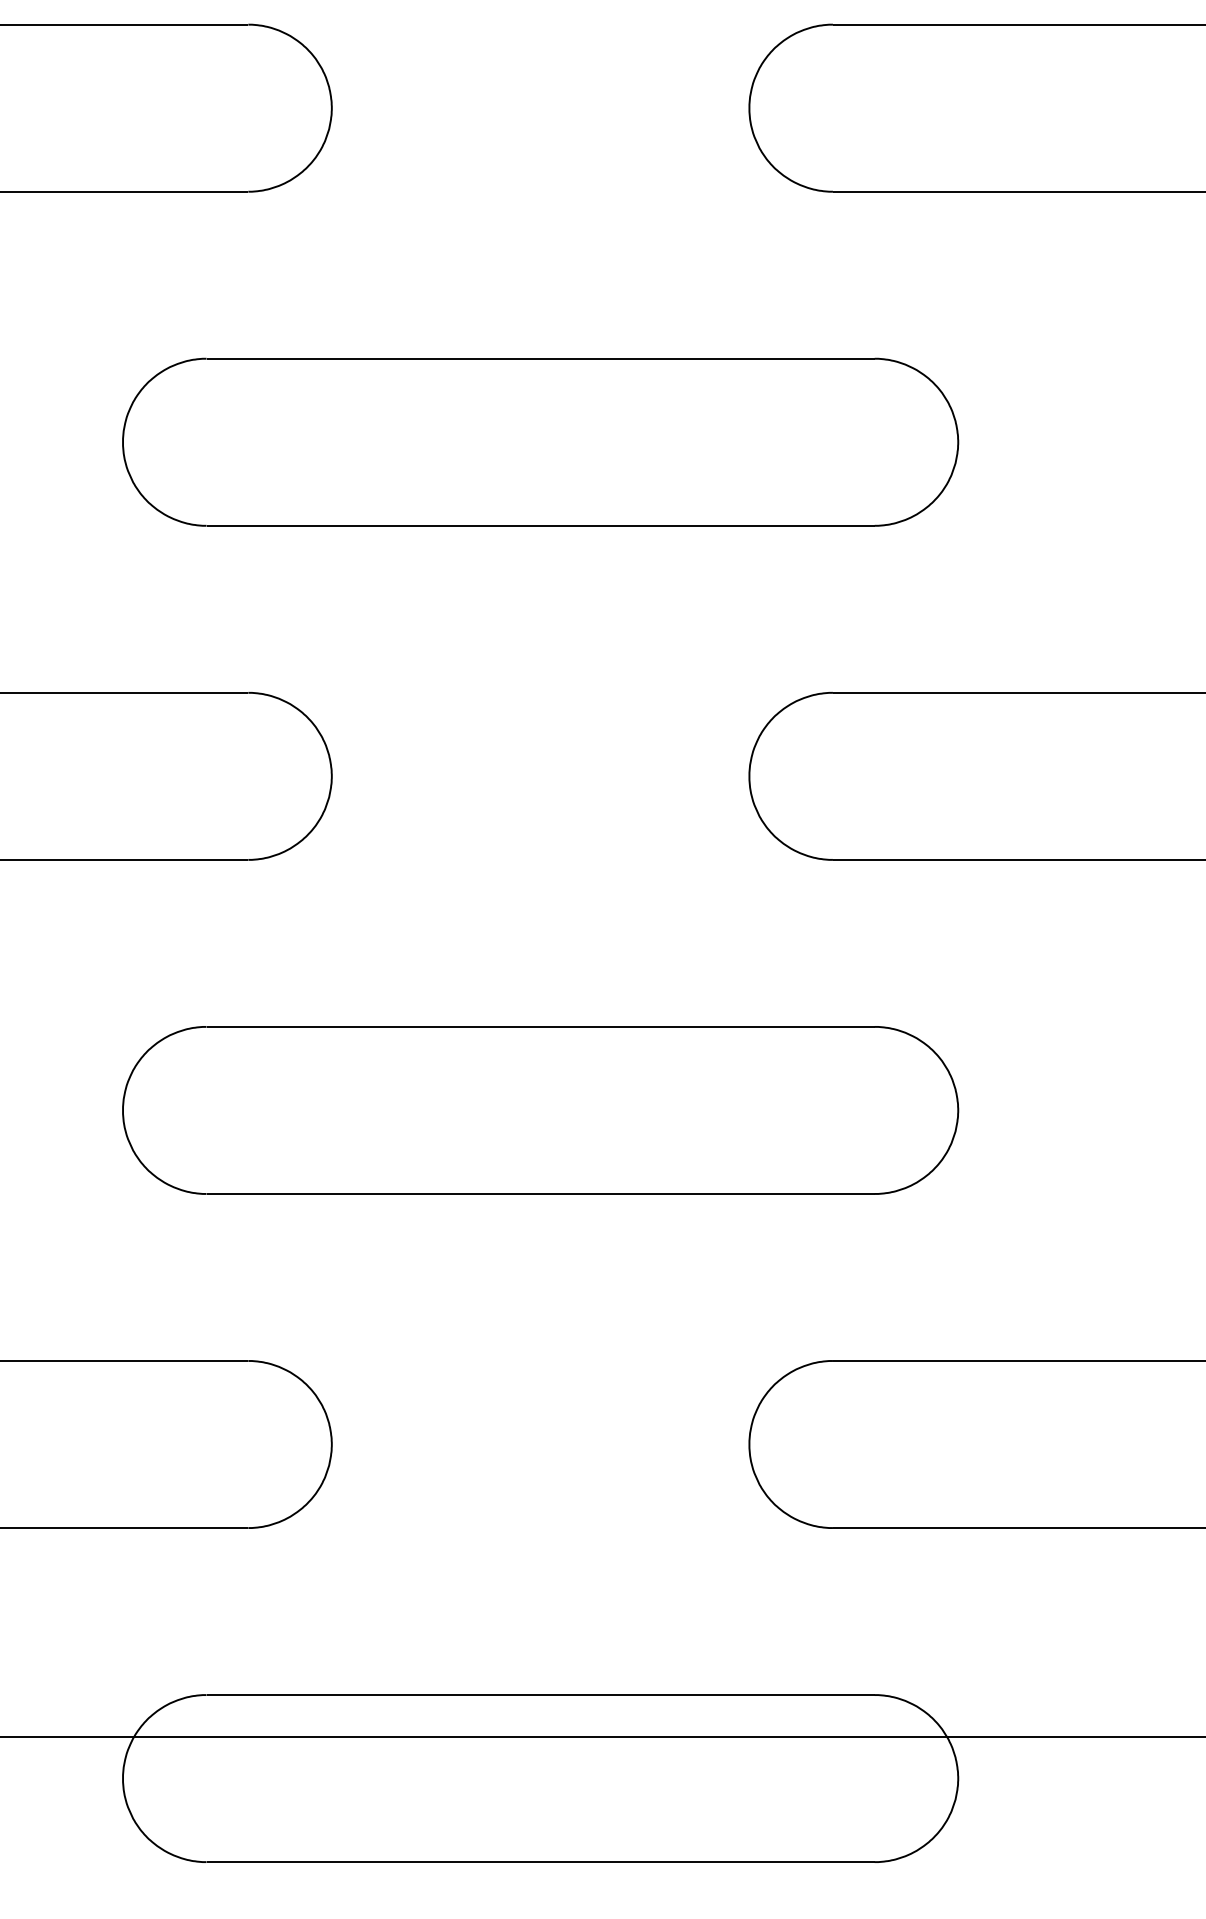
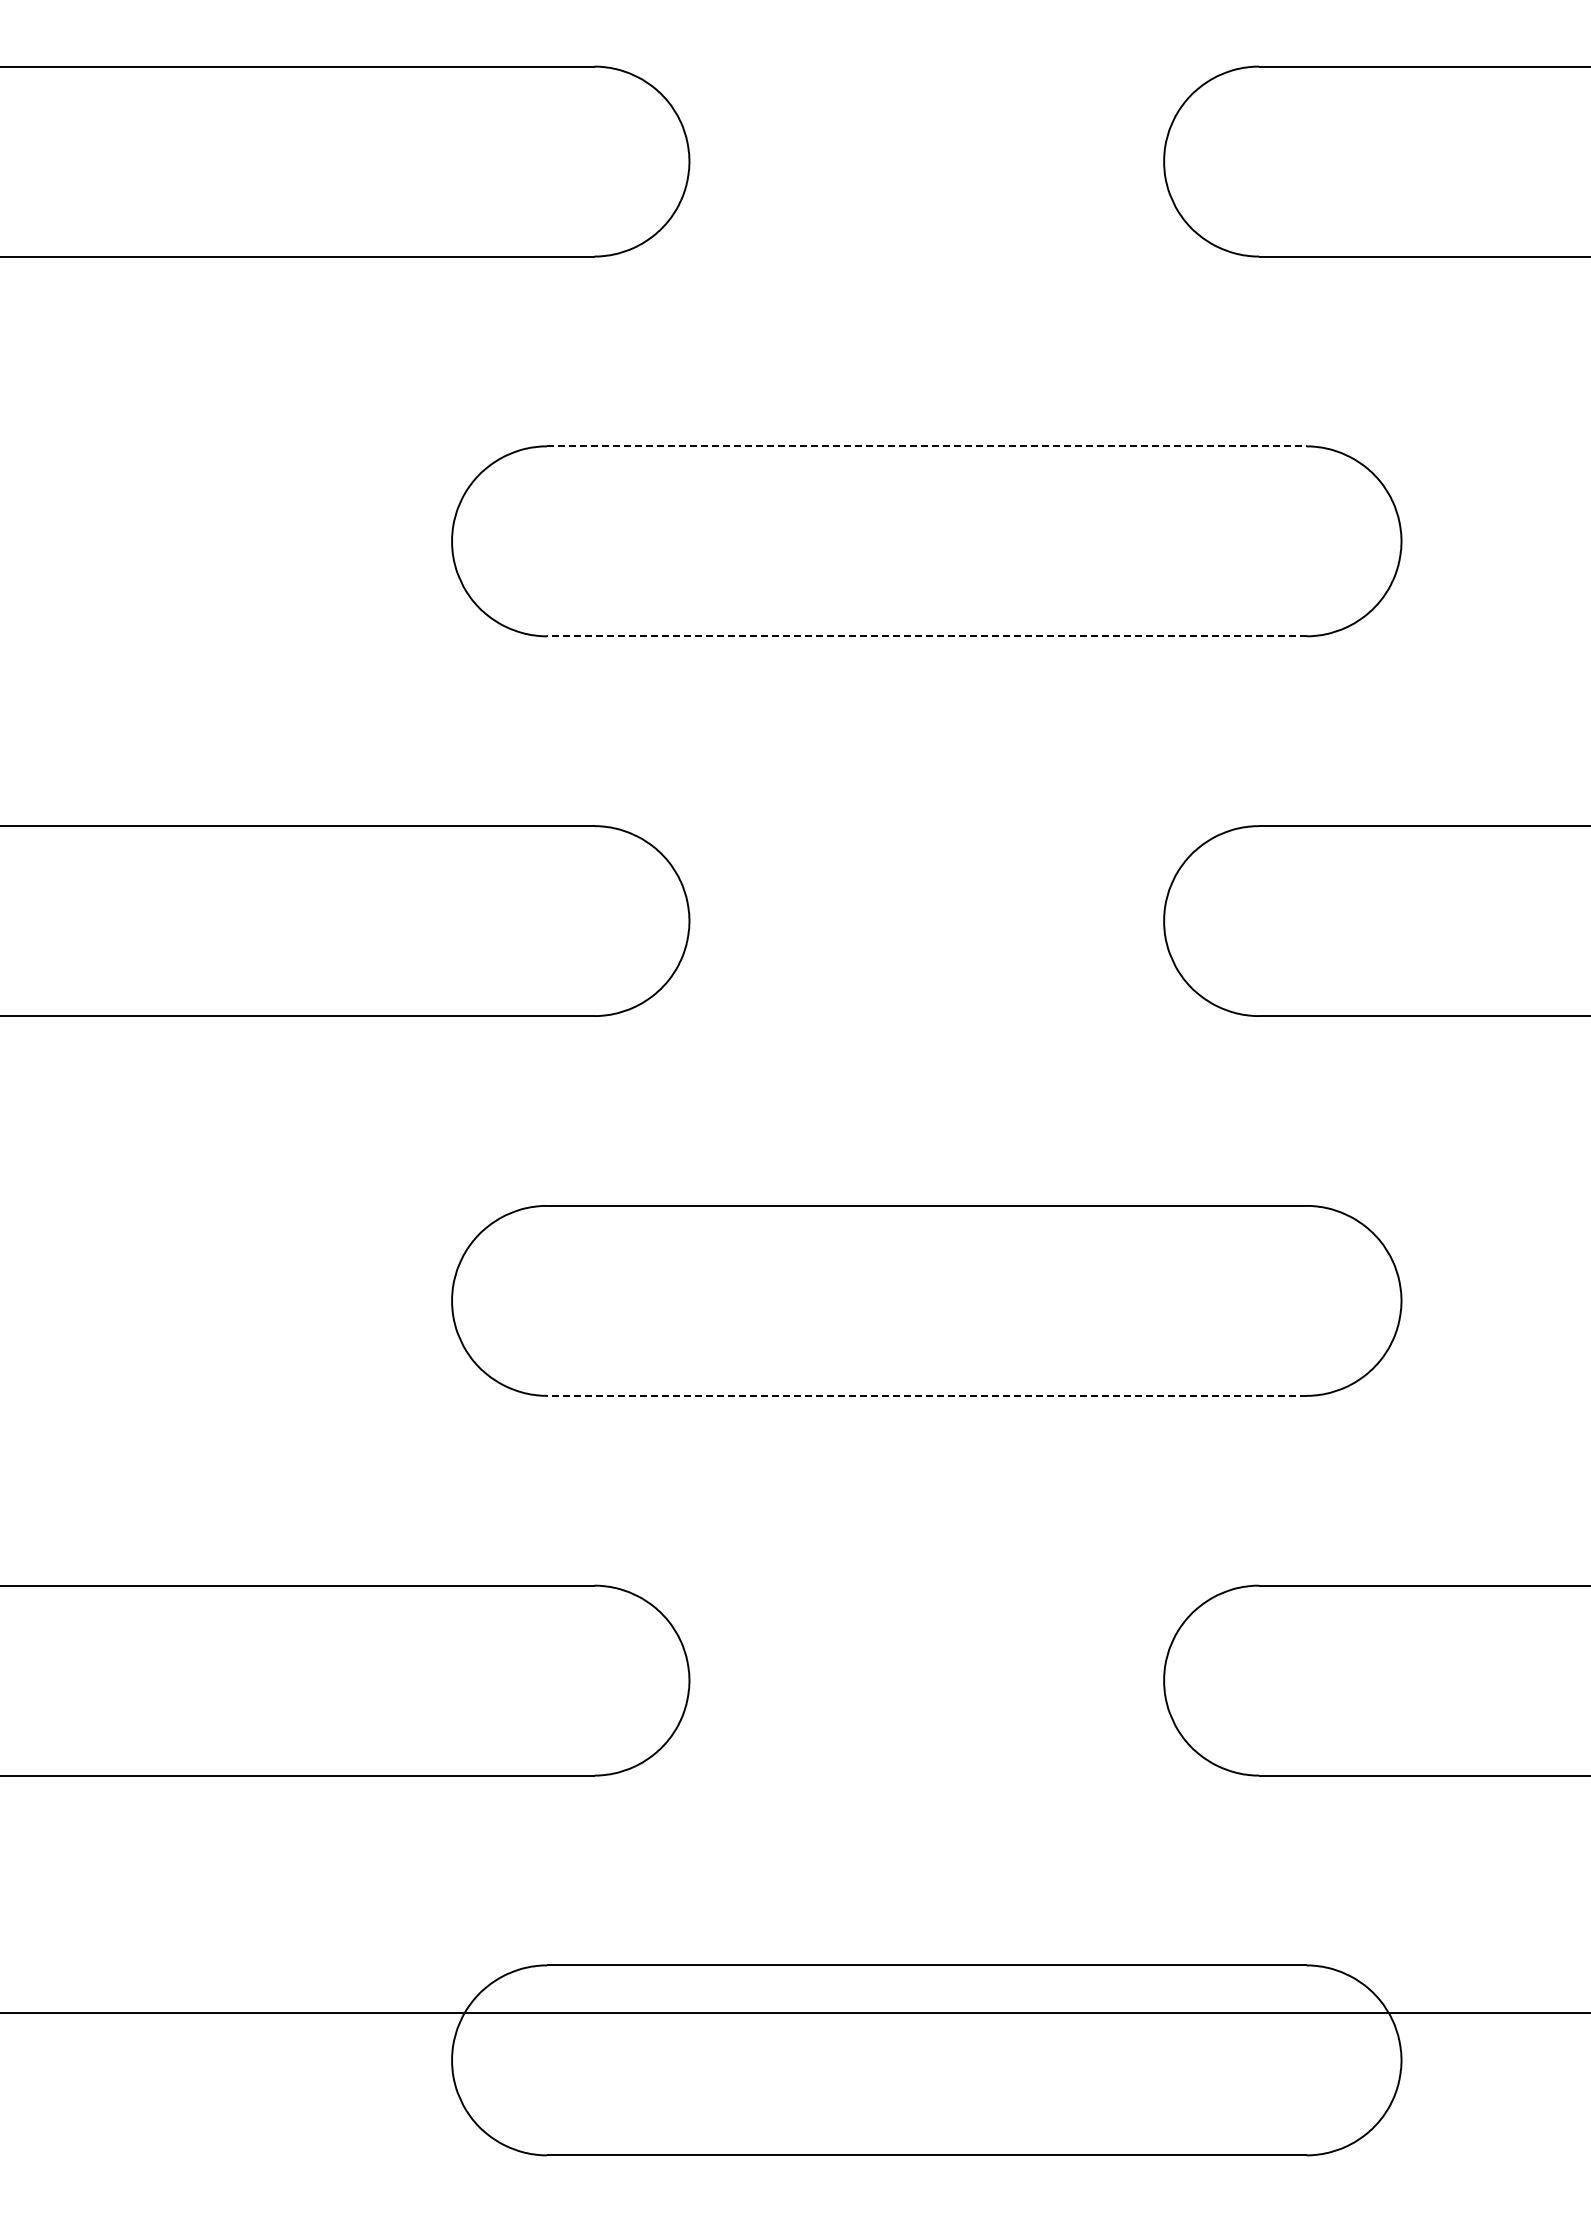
line: (540, 358) -> (926, 446), solid -> dashed
line: (540, 525) -> (926, 636), solid -> dashed
line: (540, 1193) -> (926, 1395), solid -> dashed

